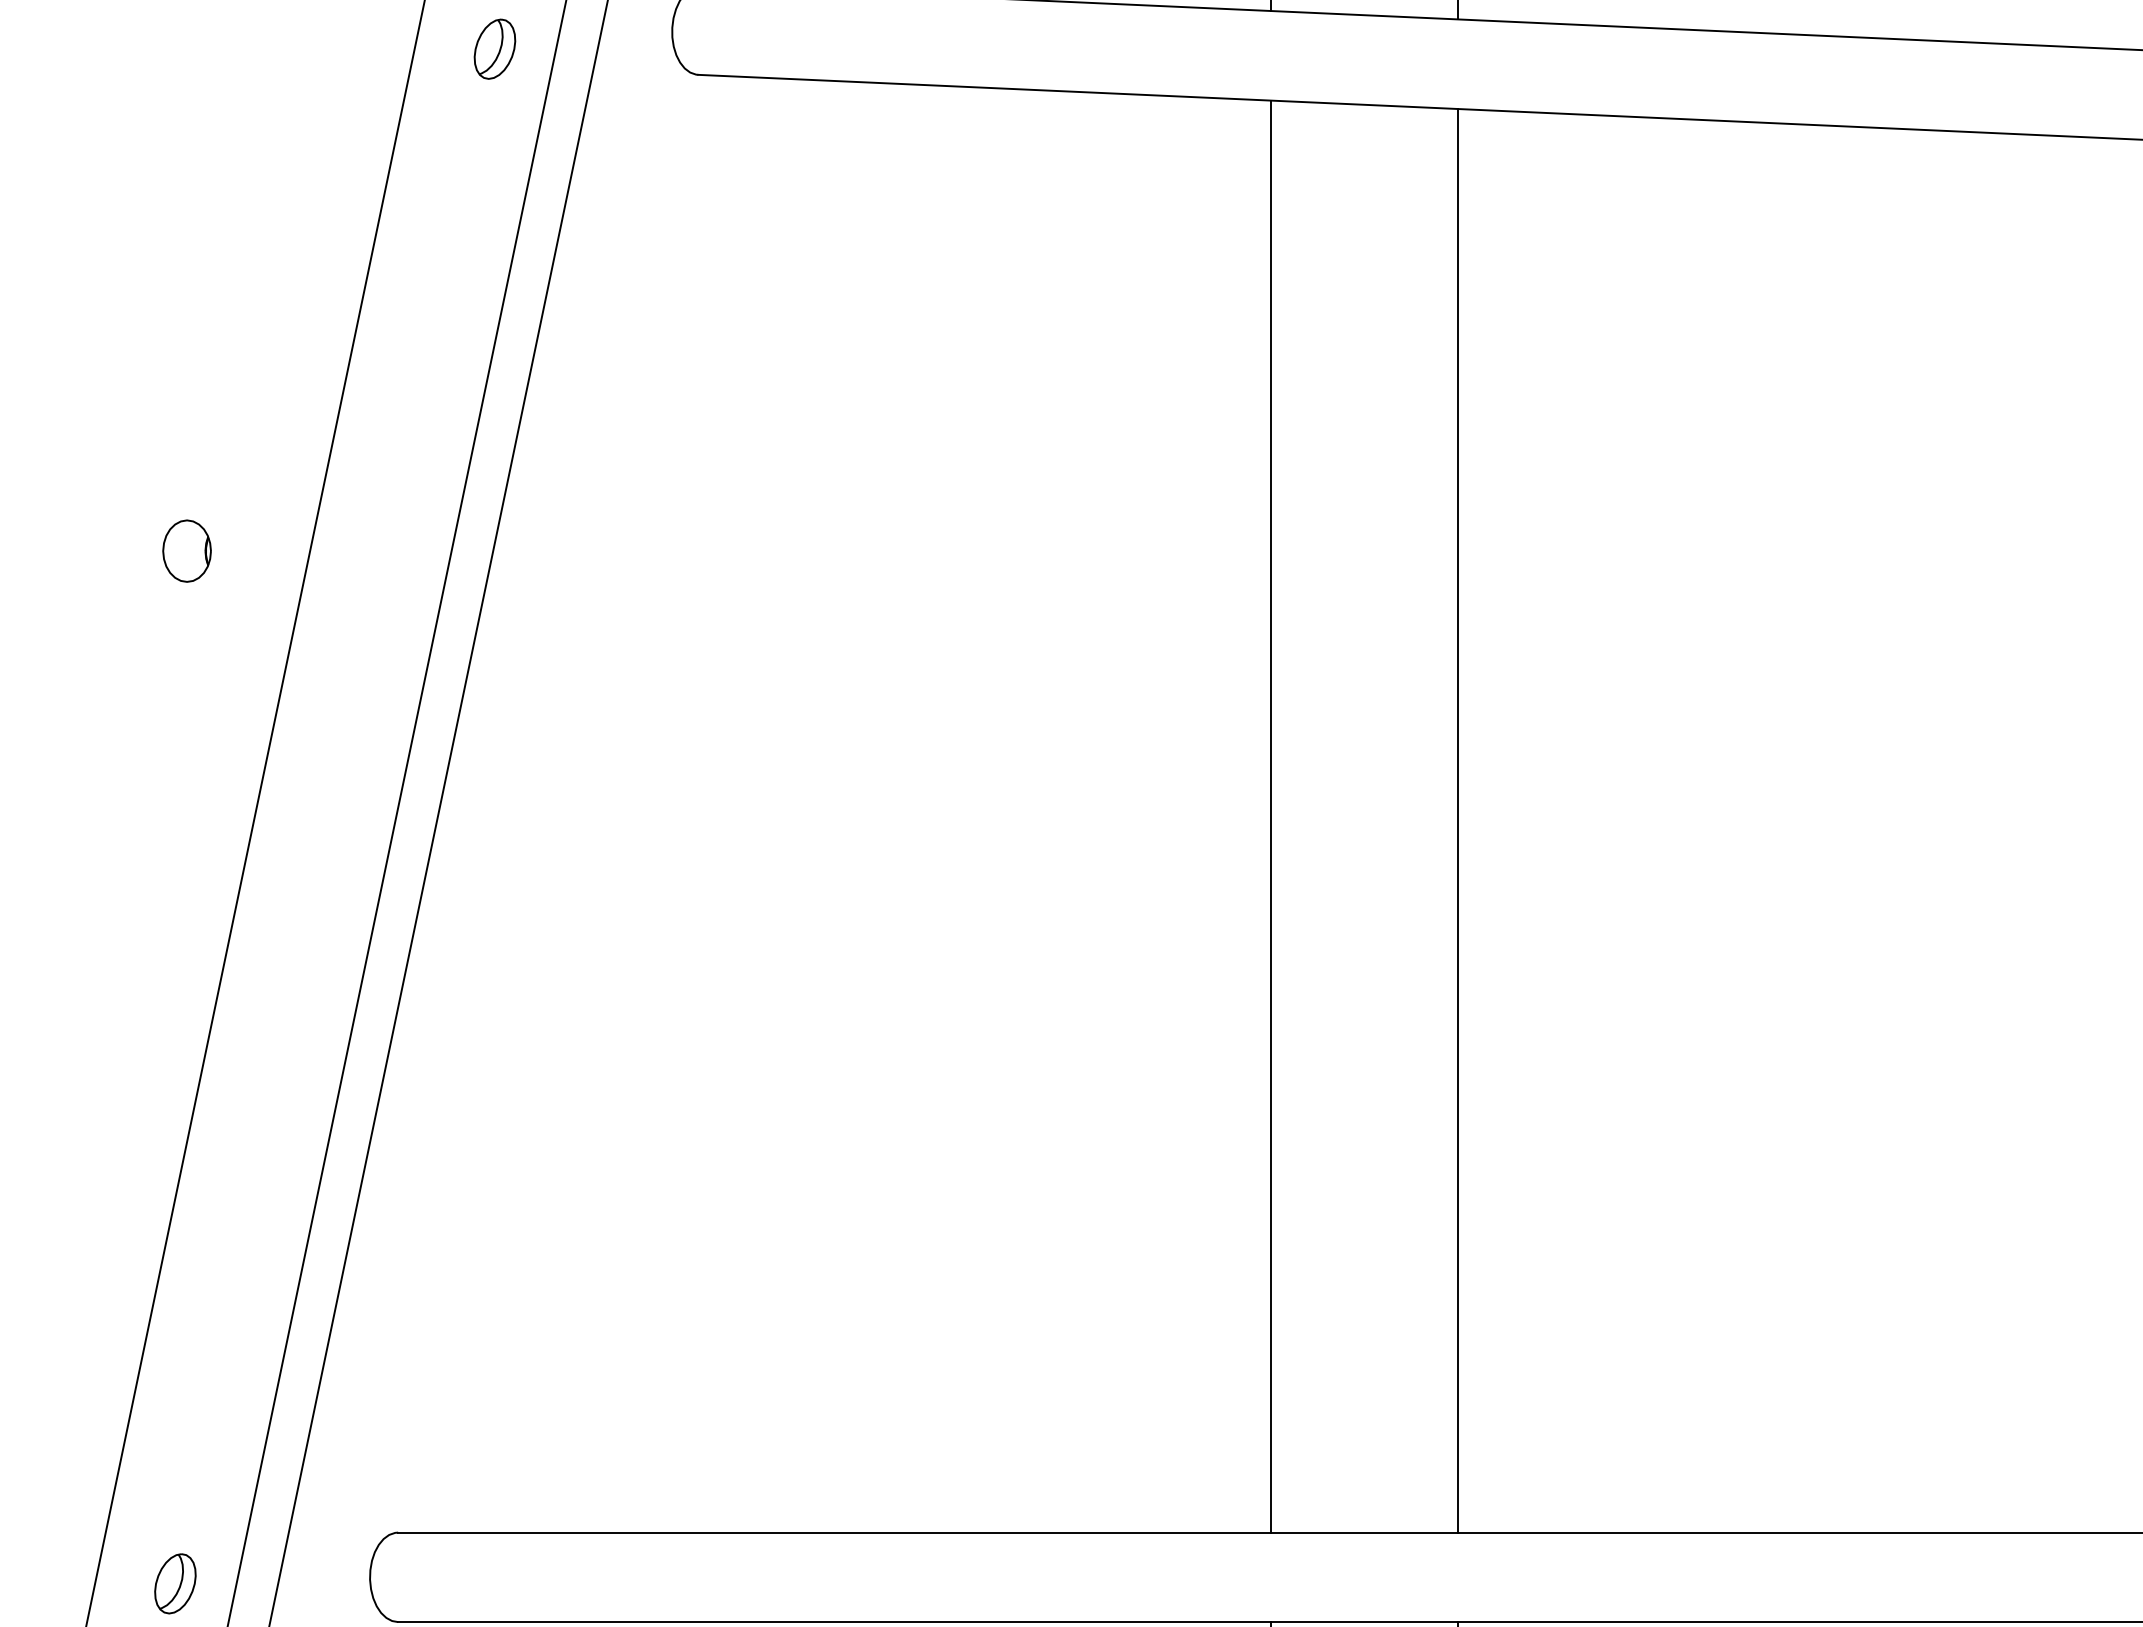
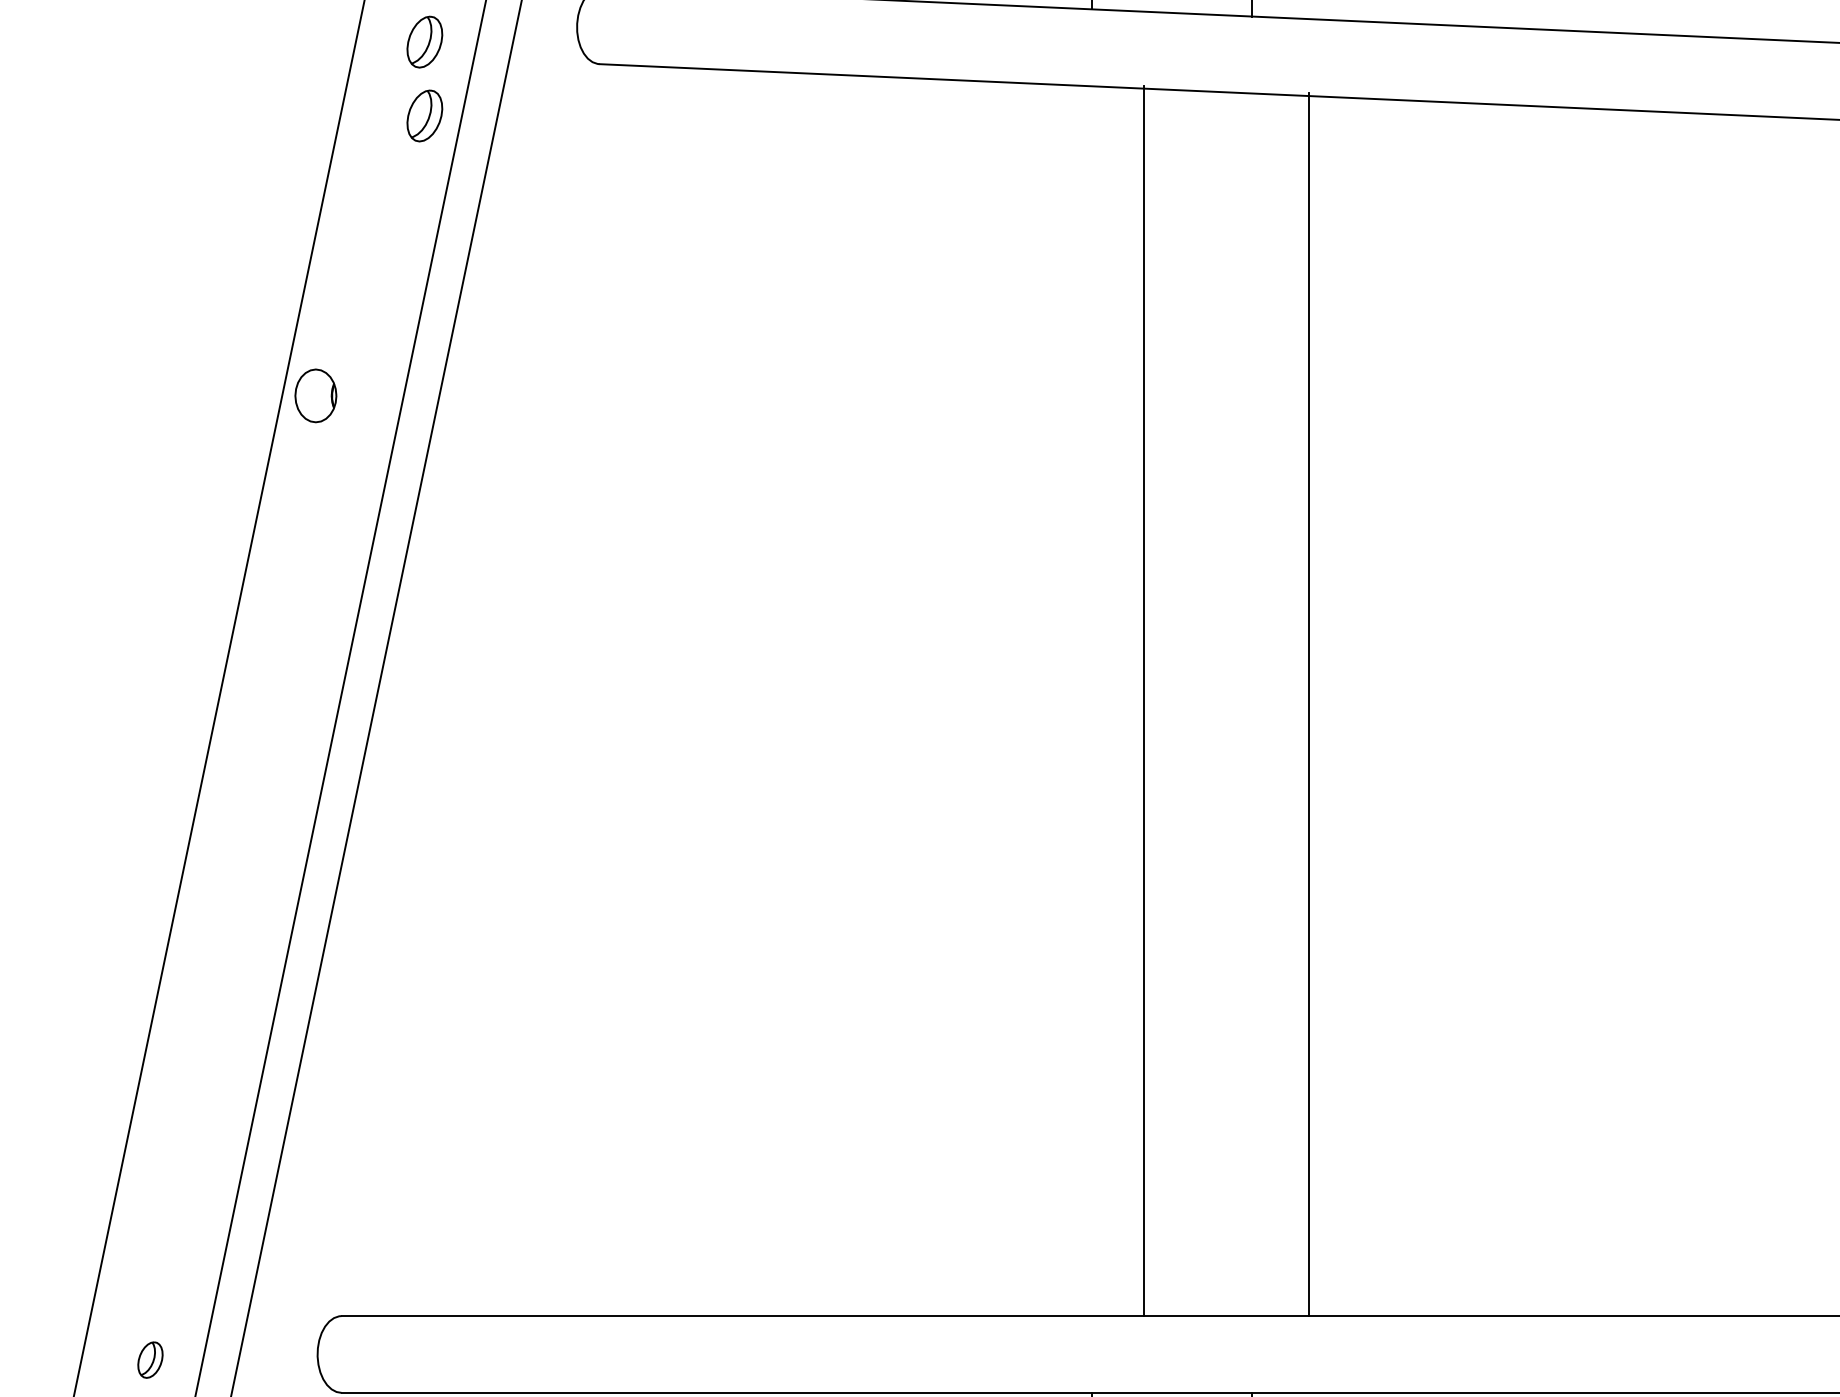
part: (494, 134) -> (424, 115), added
part: (186, 550) -> (315, 395), moved
line: (1271, 816) -> (1144, 701), moved
line: (1458, 820) -> (1309, 704), moved
part: (175, 1583) -> (150, 1359), size x0.7

